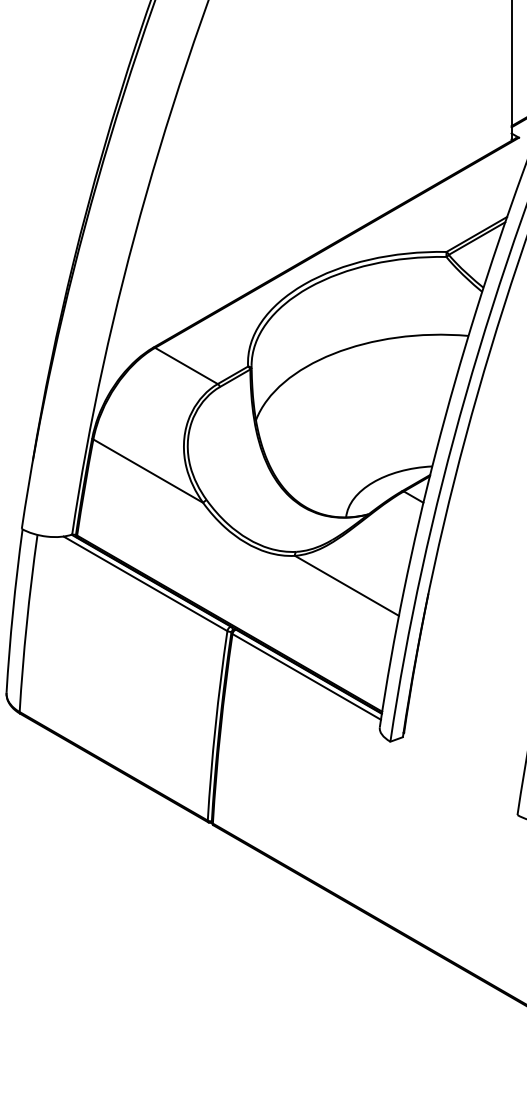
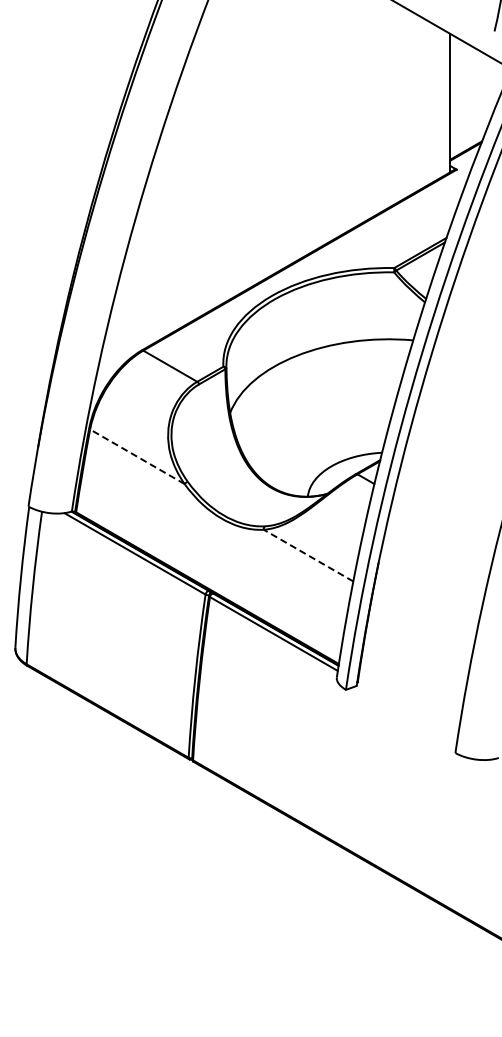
line: (148, 470) -> (137, 456), solid -> dashed
line: (346, 585) -> (308, 555), solid -> dashed

